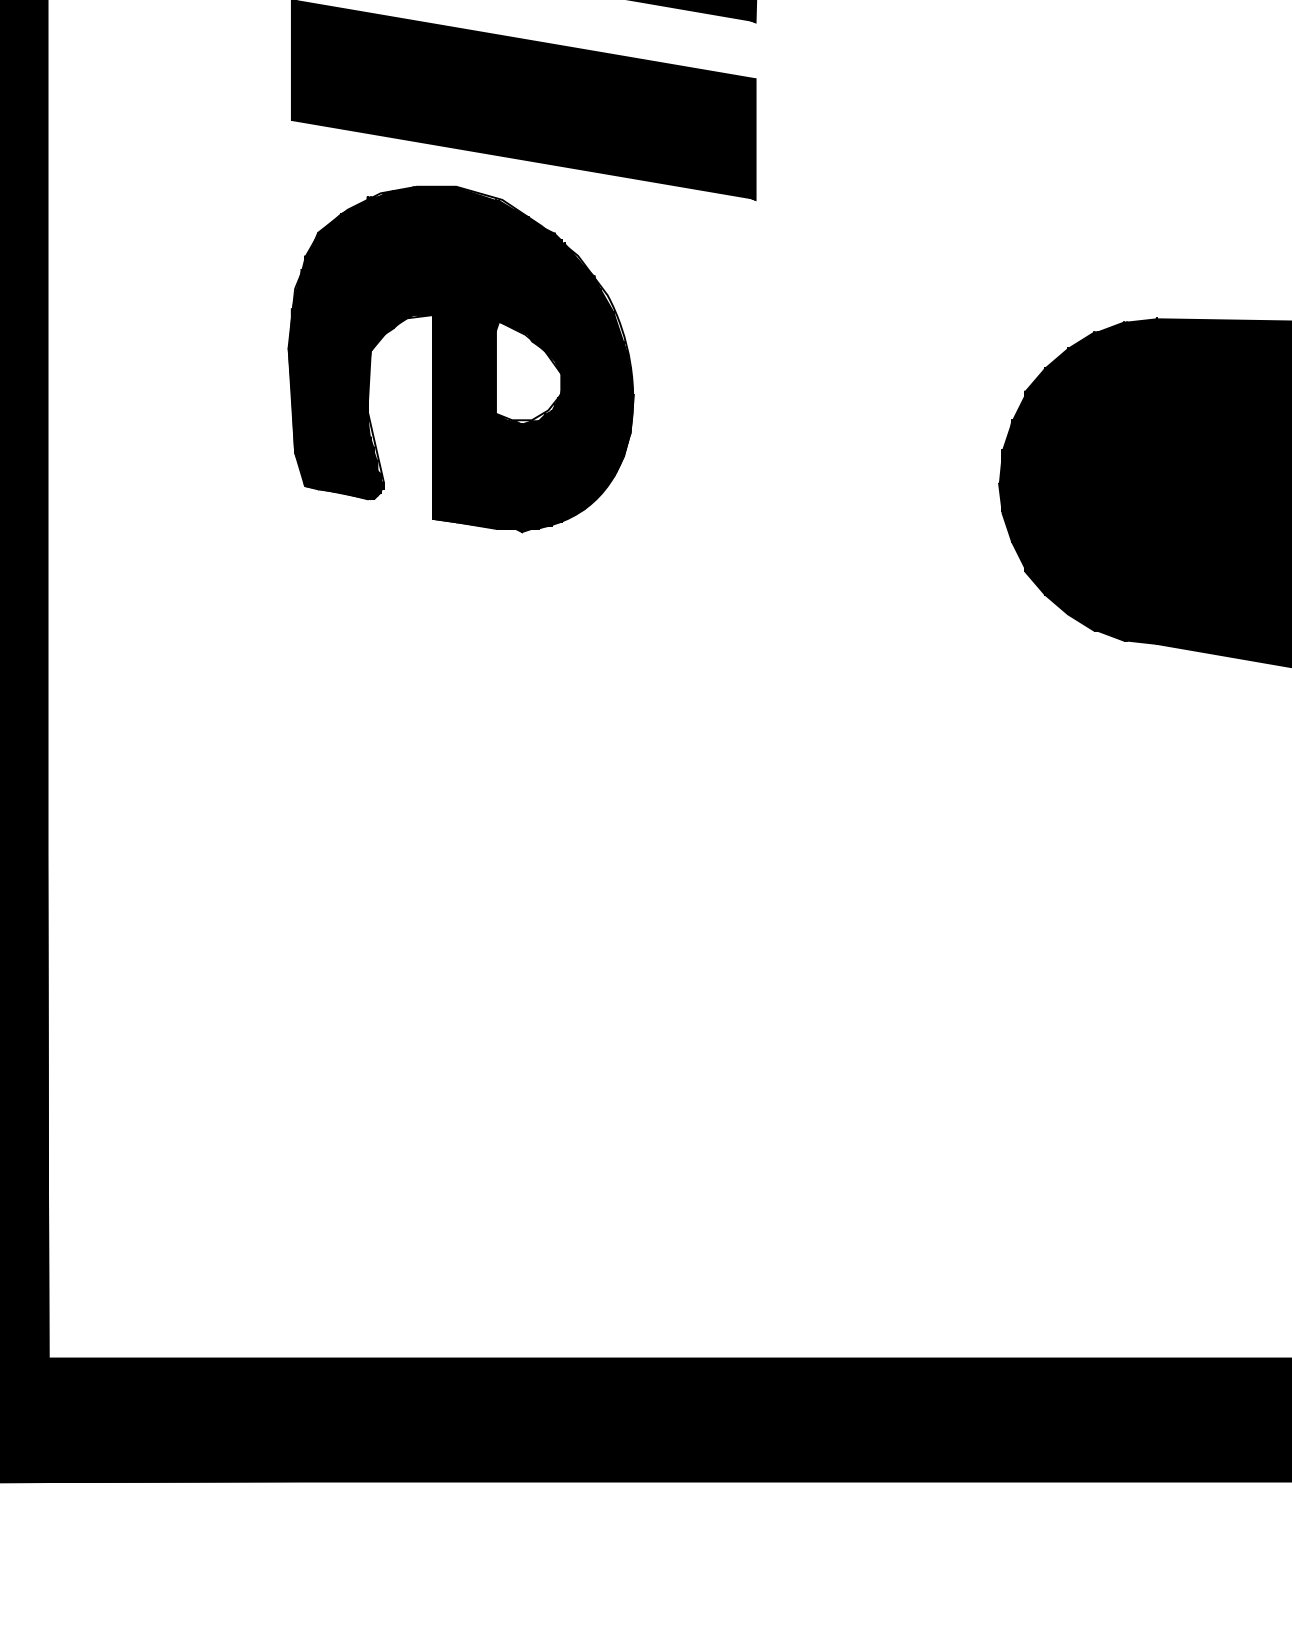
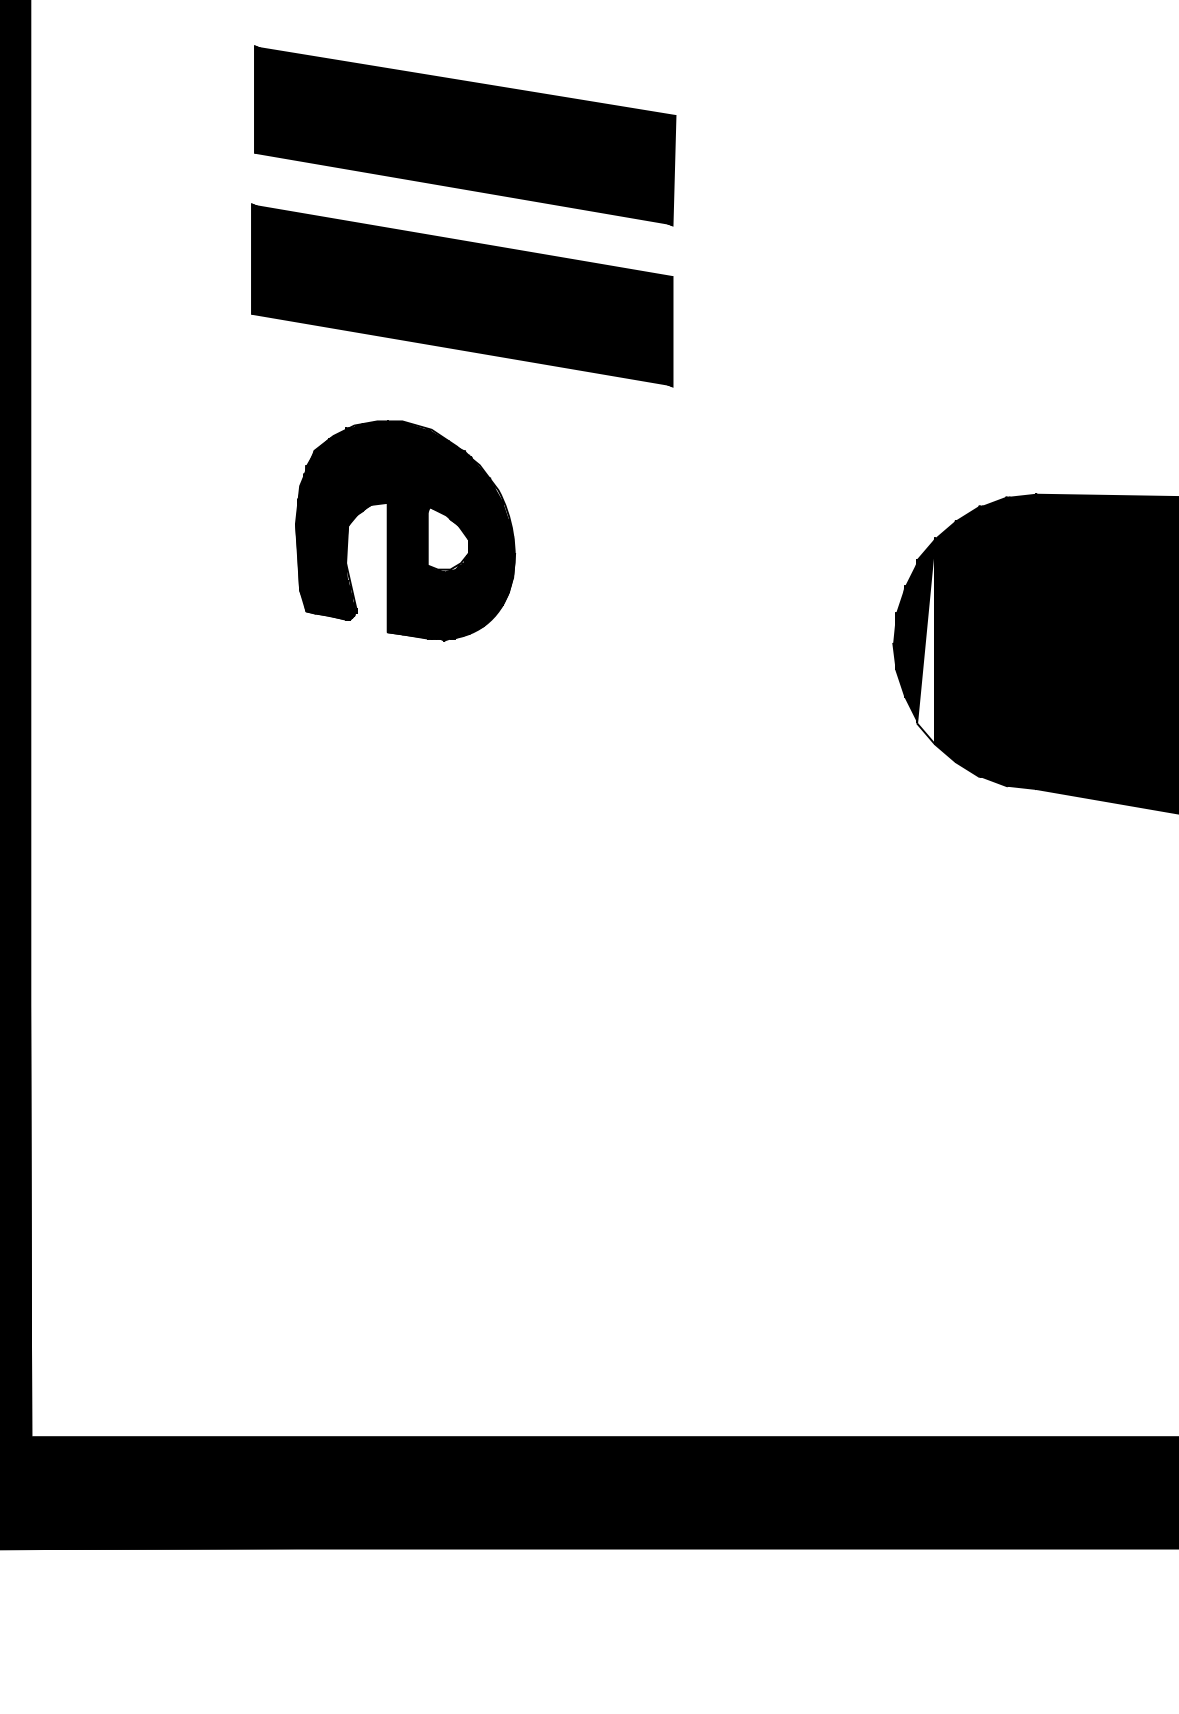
part: (461, 358) -> (405, 530), size x0.7
fill: (1034, 481) -> (925, 641), removed

